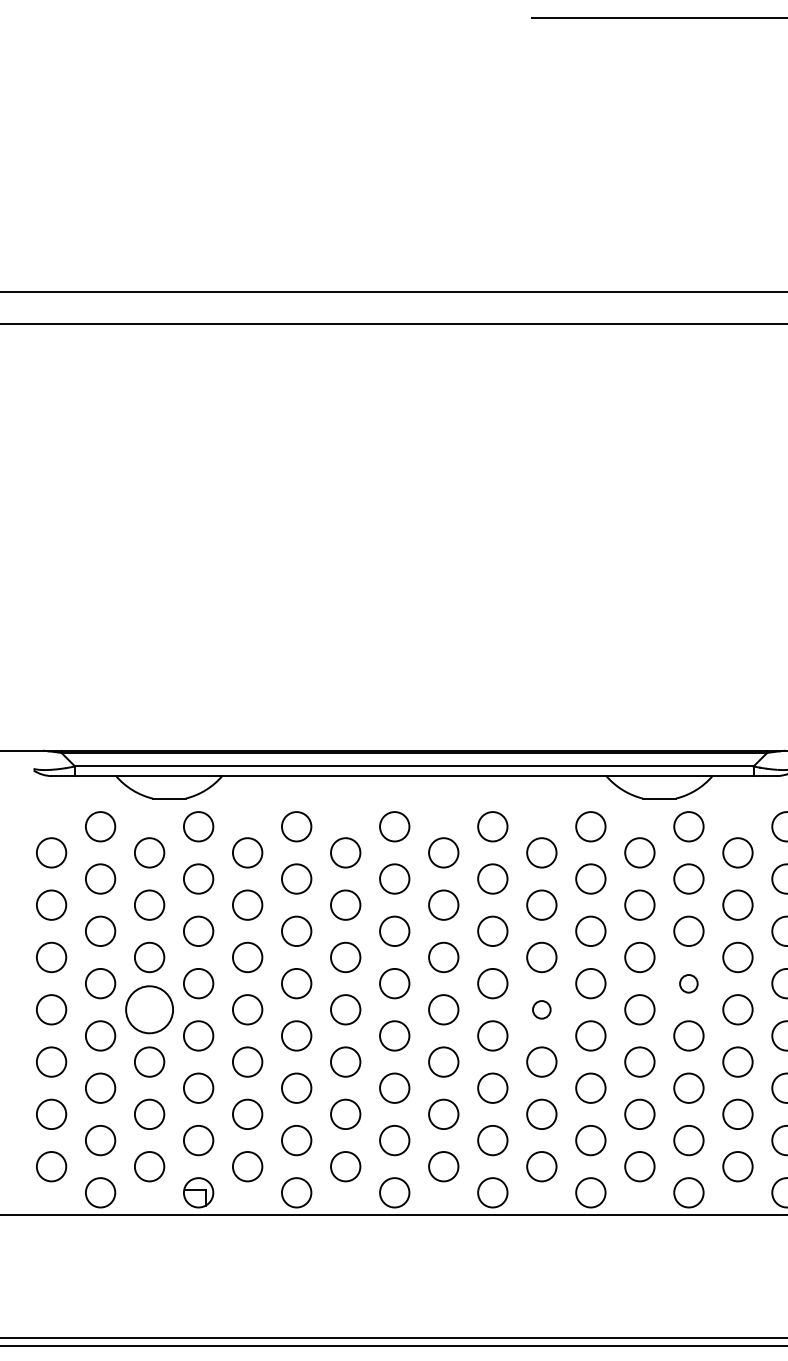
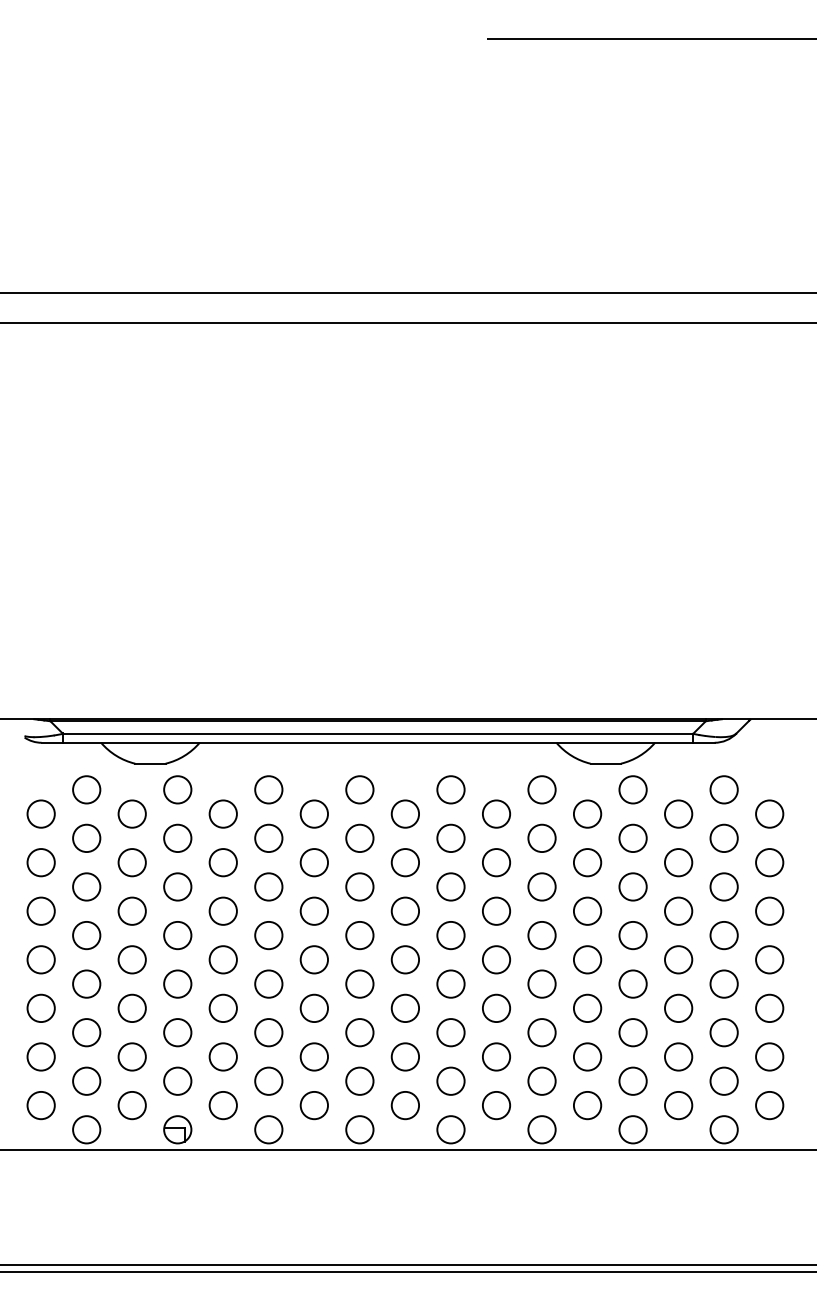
circle: (688, 983) -> (632, 935), size x1.67
circle: (148, 1009) -> (131, 959), size x0.62
circle: (541, 1009) -> (496, 959), size x1.67

